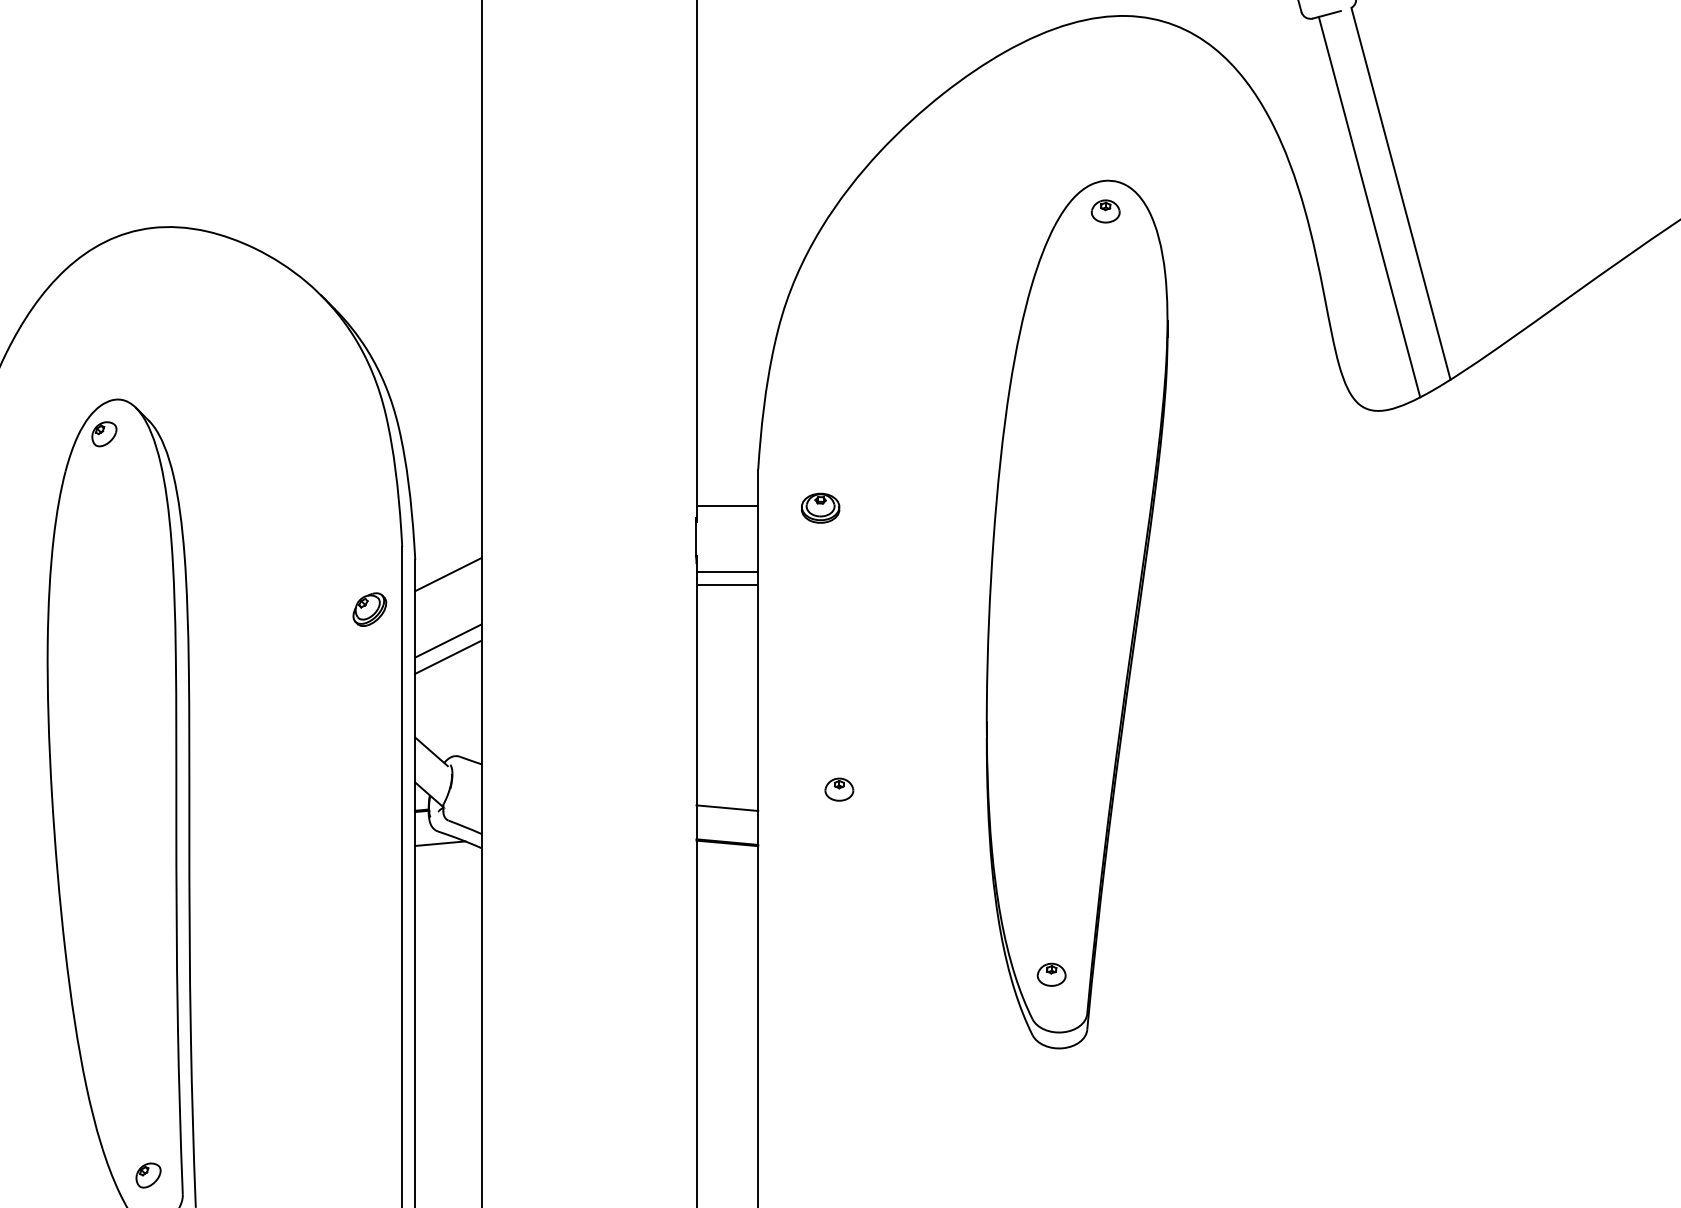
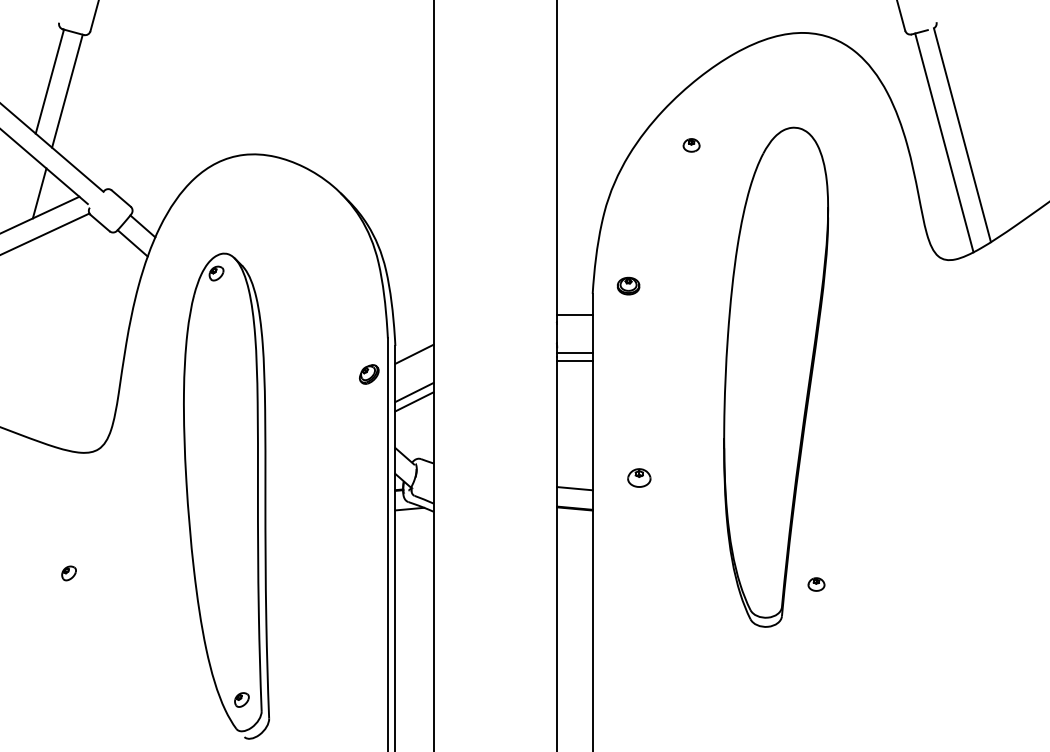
part: (1105, 211) -> (691, 145), moved
part: (820, 507) -> (628, 285), moved
part: (839, 788) -> (639, 477), size x1.4
part: (1051, 974) -> (816, 584), moved

